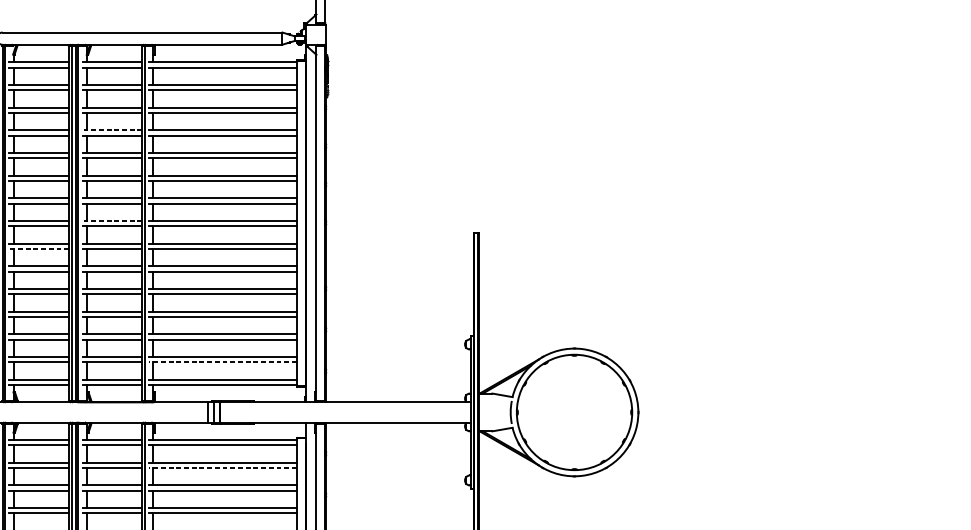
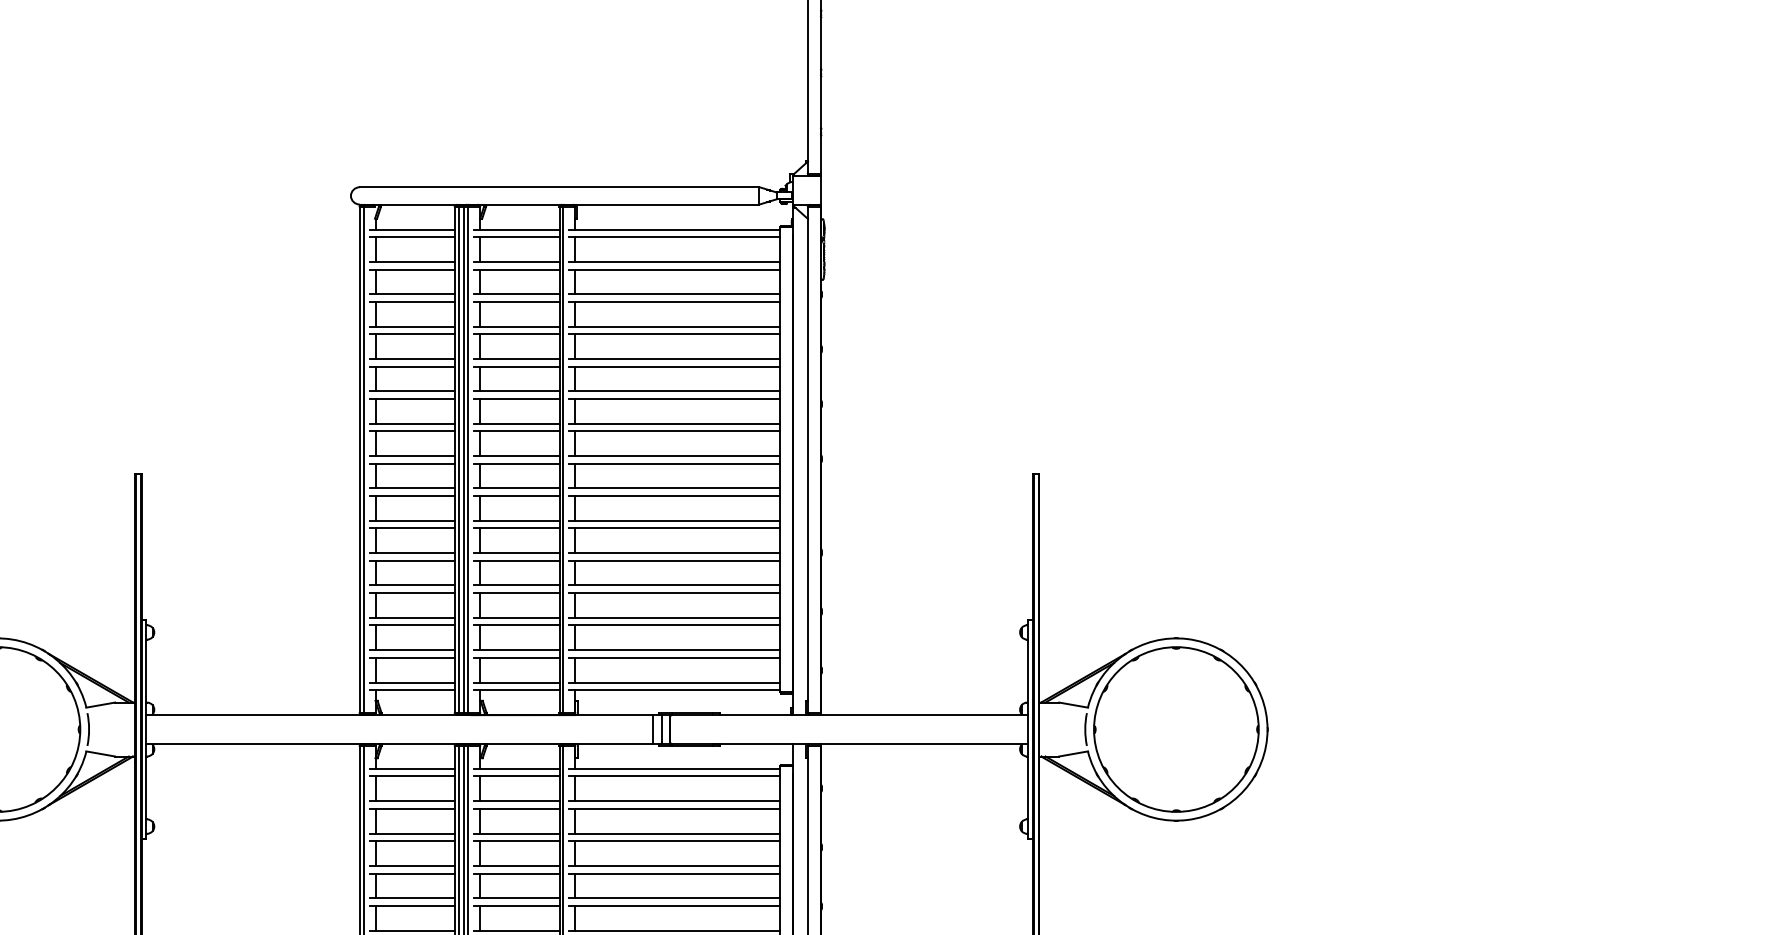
line: (112, 130) -> (516, 326), dashed -> solid
line: (112, 221) -> (516, 456), dashed -> solid
line: (39, 249) -> (412, 496), dashed -> solid
line: (222, 361) -> (674, 657), dashed -> solid
line: (222, 467) -> (674, 808), dashed -> solid

